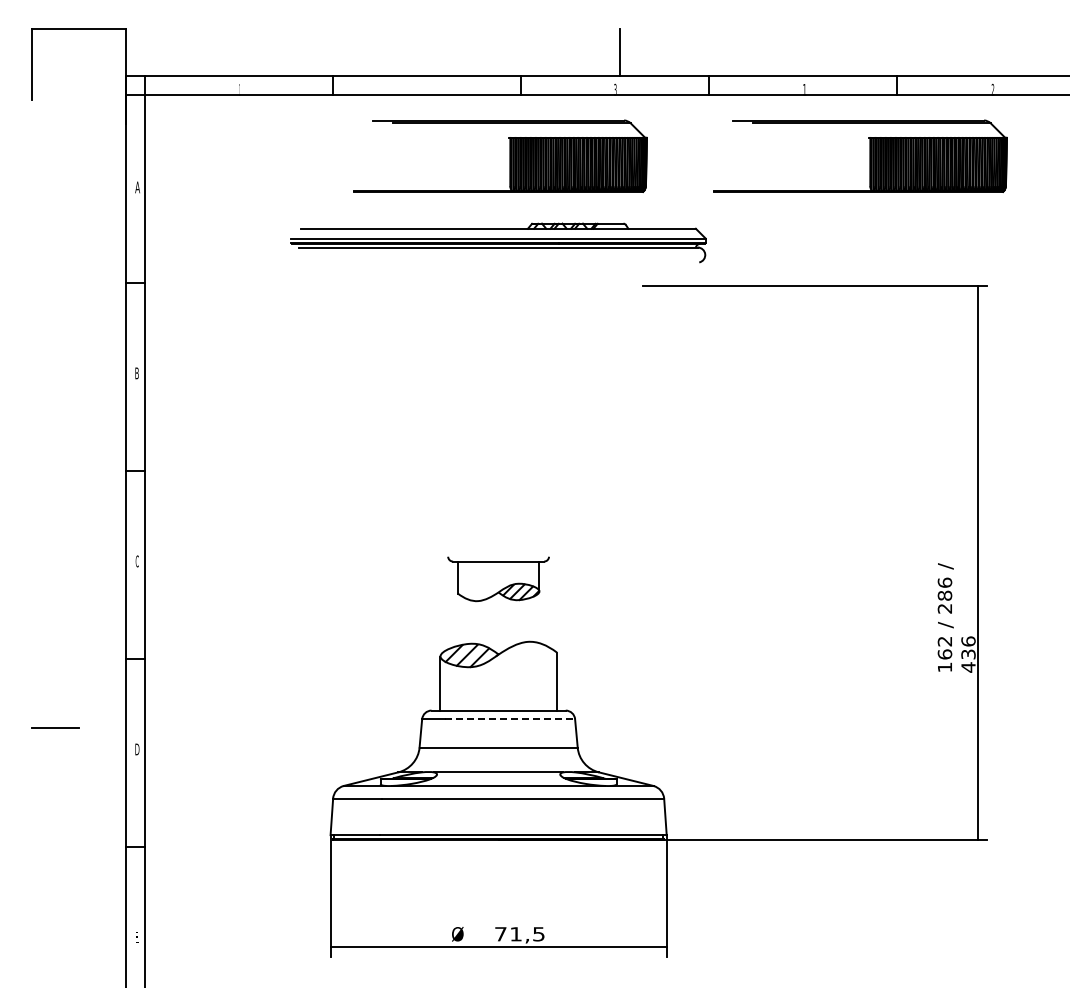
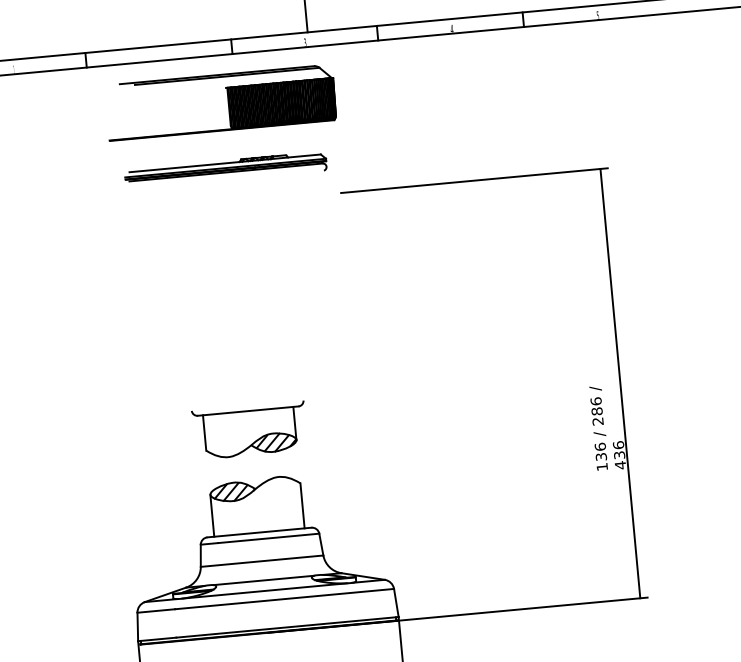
text: (804, 88) -> (451, 28), 1 -> 4
text: (992, 88) -> (597, 14), 2 -> 5
part: (869, 155) -> (506, 75), removed
part: (498, 243) -> (225, 170), size x0.62
part: (498, 579) -> (249, 430), size x1.43
text: (944, 647) -> (600, 451), 162 -> 136
line: (510, 719) -> (269, 538), dashed -> solid

